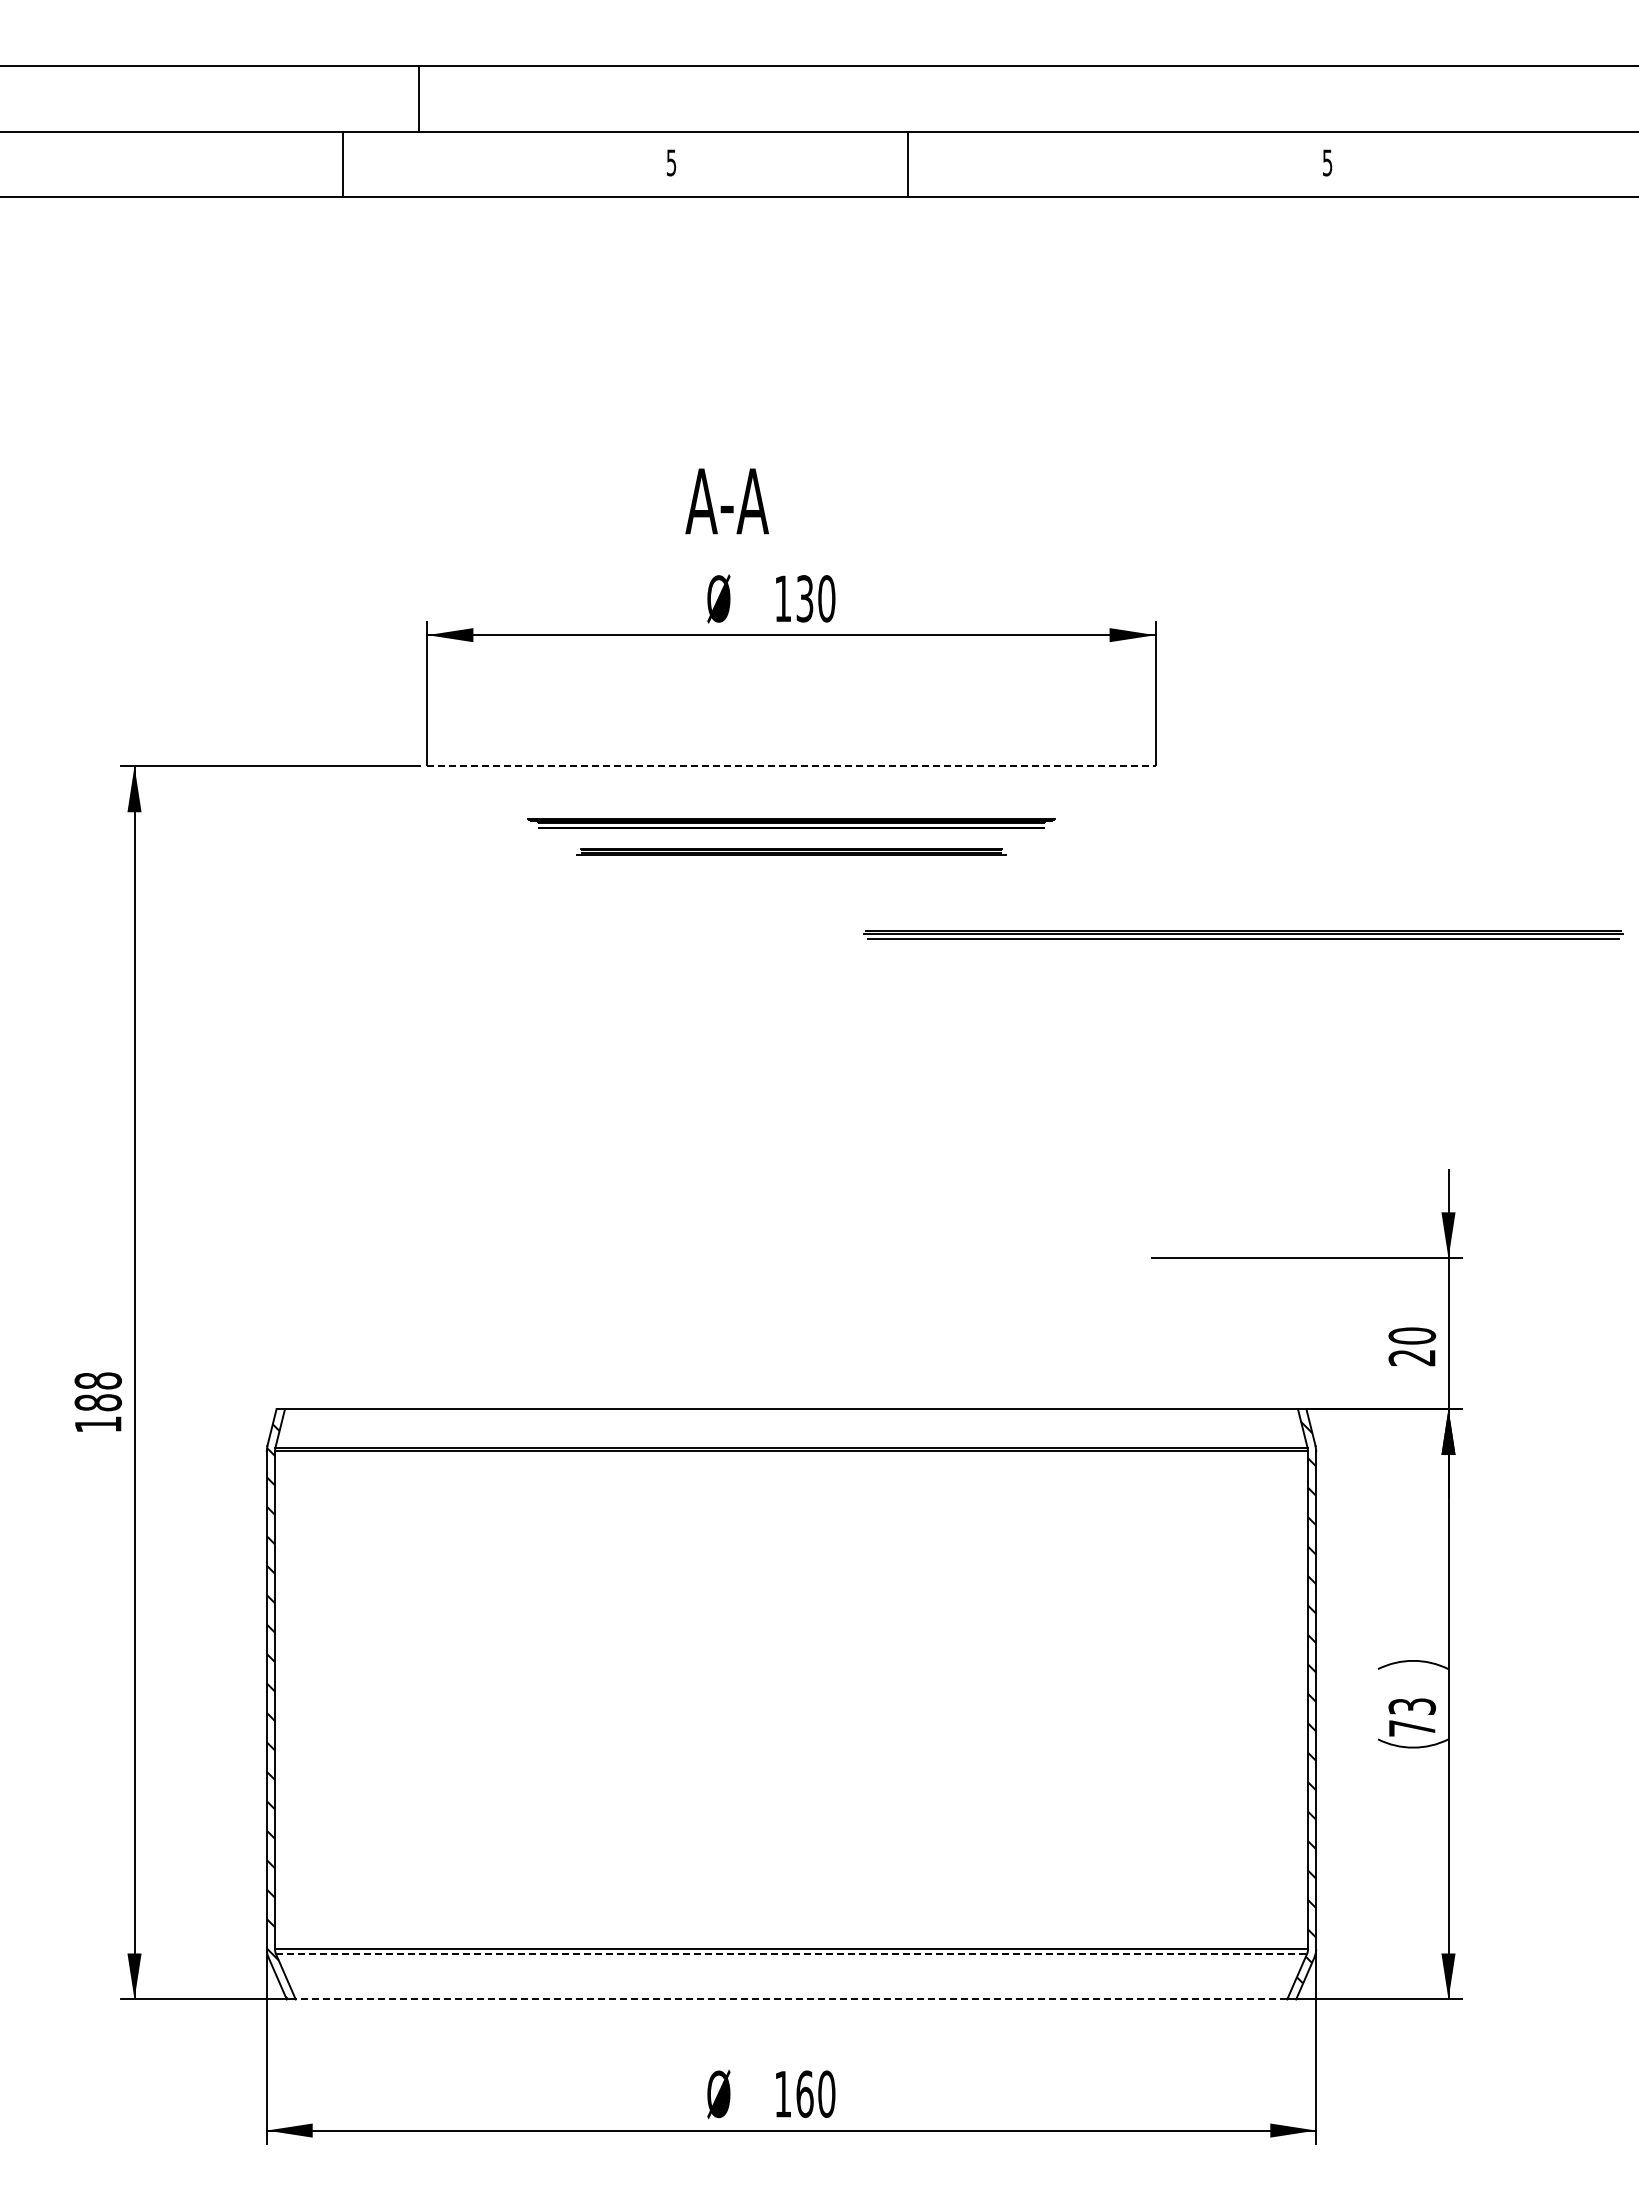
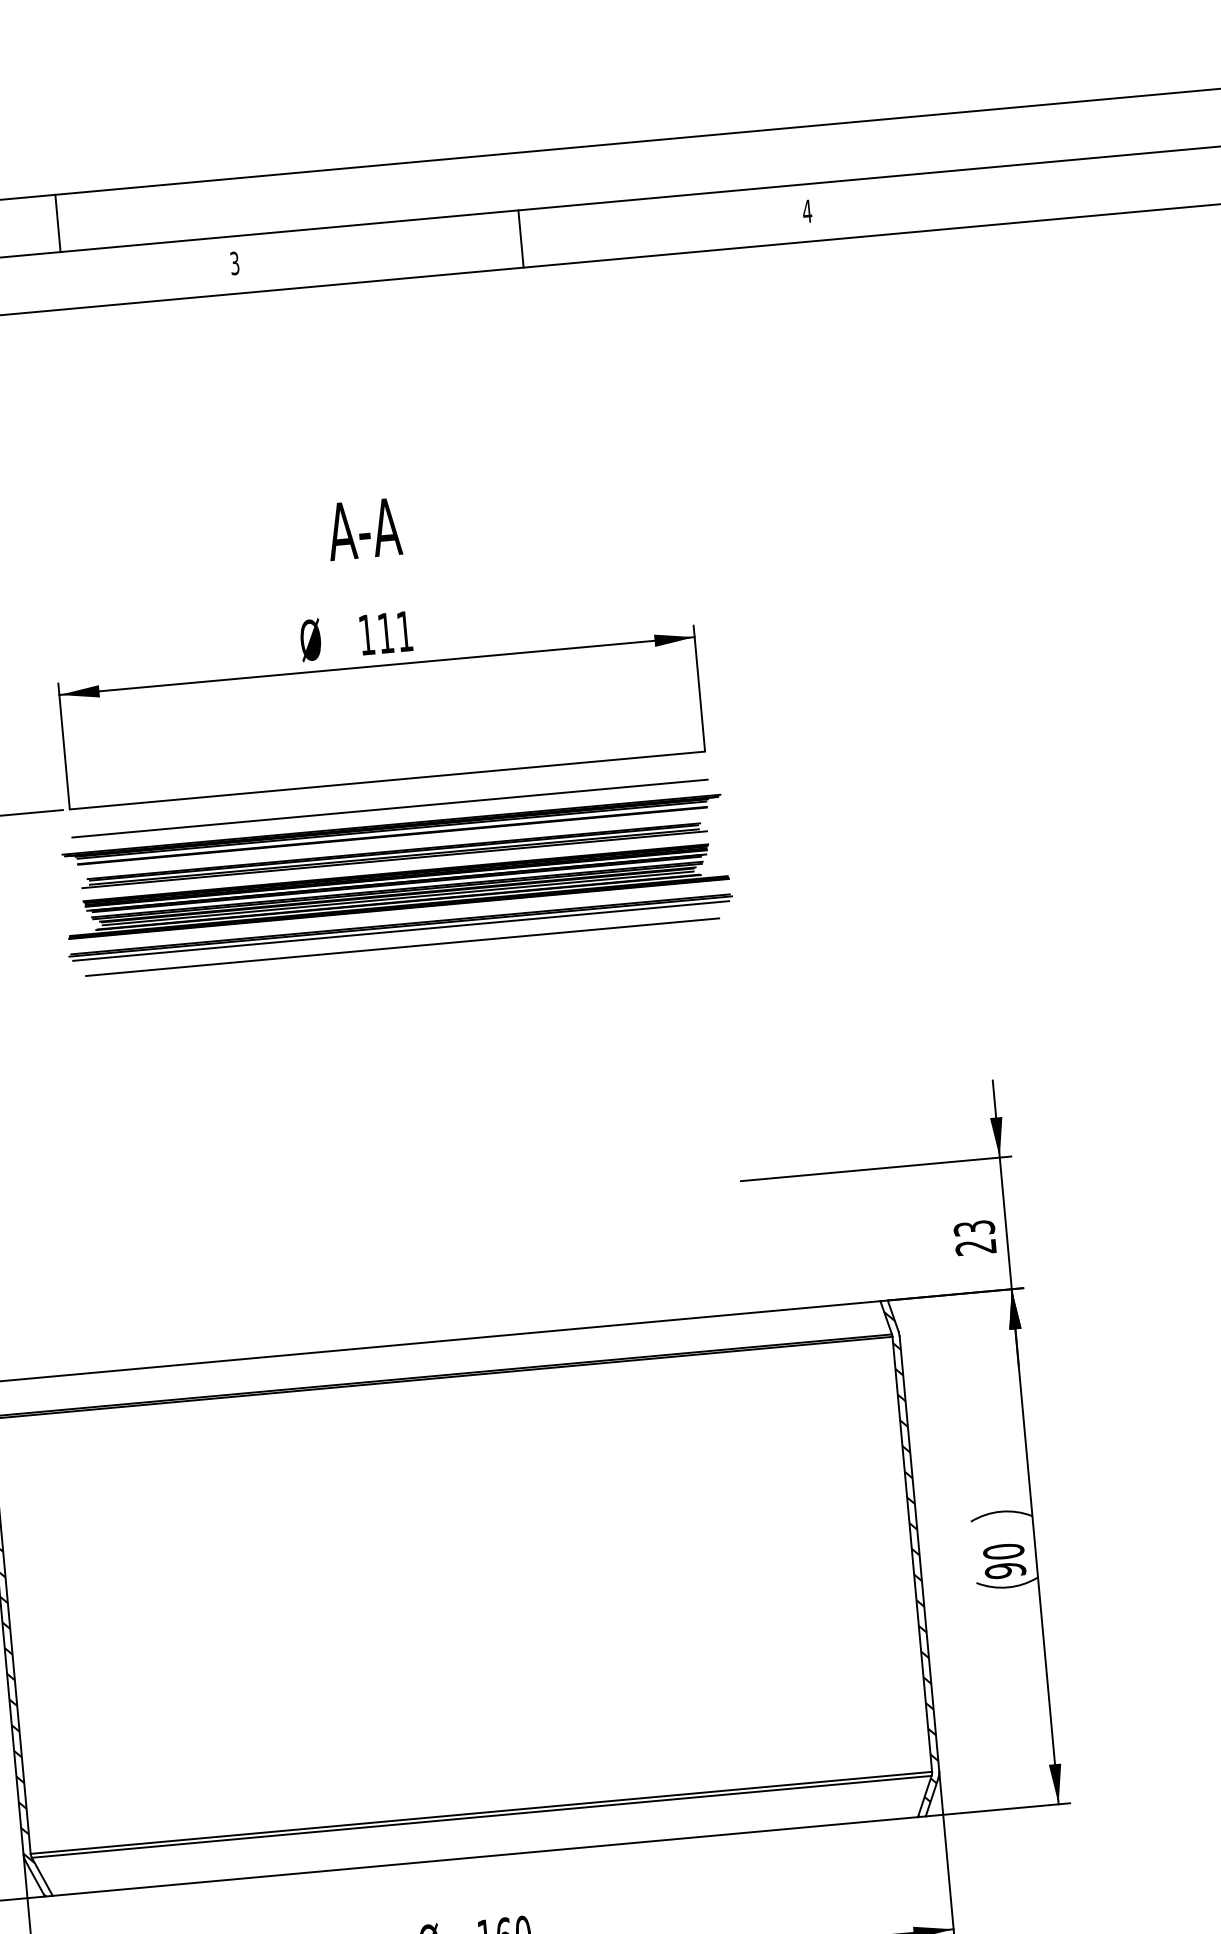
line: (418, 98) -> (57, 222), moved
text: (671, 162) -> (234, 263), 5 -> 3
text: (1327, 162) -> (807, 211), 5 -> 4
line: (908, 164) -> (521, 238), moved
text: (726, 501) -> (363, 529), moved
text: (815, 598) -> (395, 632), 130 -> 111
line: (792, 766) -> (388, 780), dashed -> solid
line: (791, 798) -> (390, 808), added
part: (791, 823) -> (391, 830), size x1.43
part: (791, 851) -> (394, 854), size x1.67
part: (791, 892) -> (397, 890), added
part: (1243, 934) -> (400, 927), moved
line: (791, 957) -> (402, 947), added
text: (1412, 1335) -> (974, 1227), 20 -> 23
text: (1411, 1717) -> (1003, 1561), 73 -> 90
line: (791, 1953) -> (481, 1816), dashed -> solid
line: (791, 1999) -> (485, 1856), dashed -> solid

